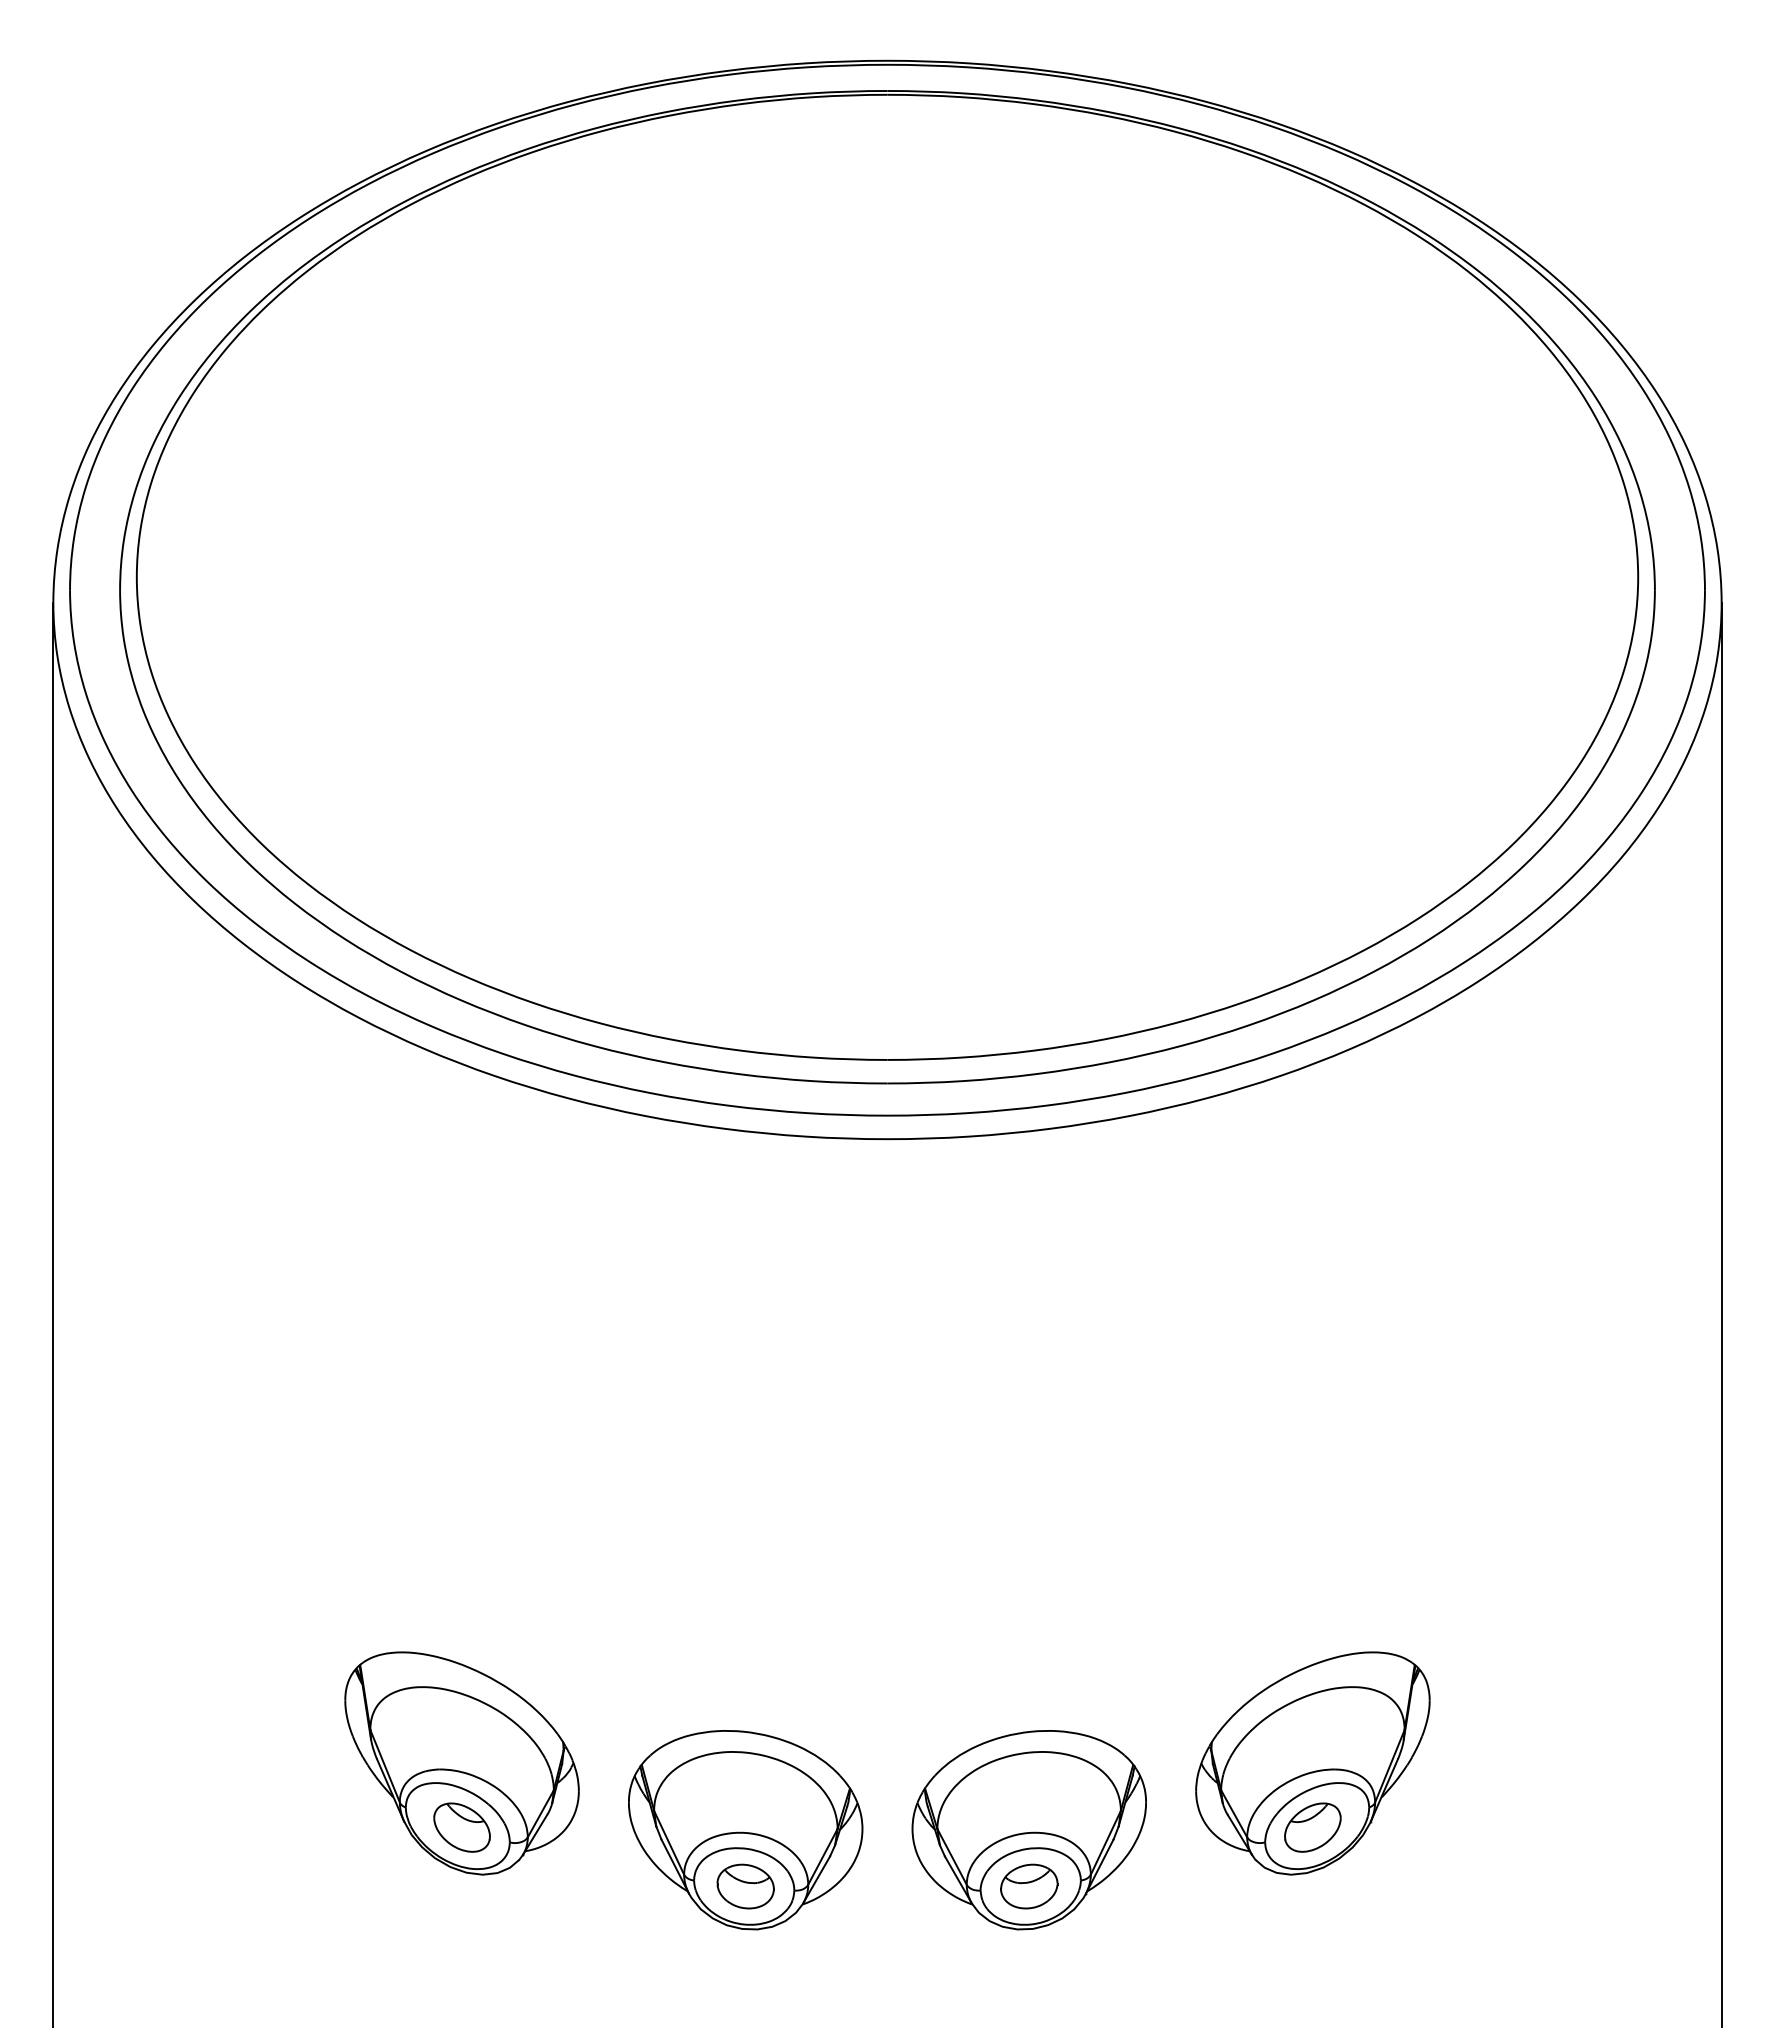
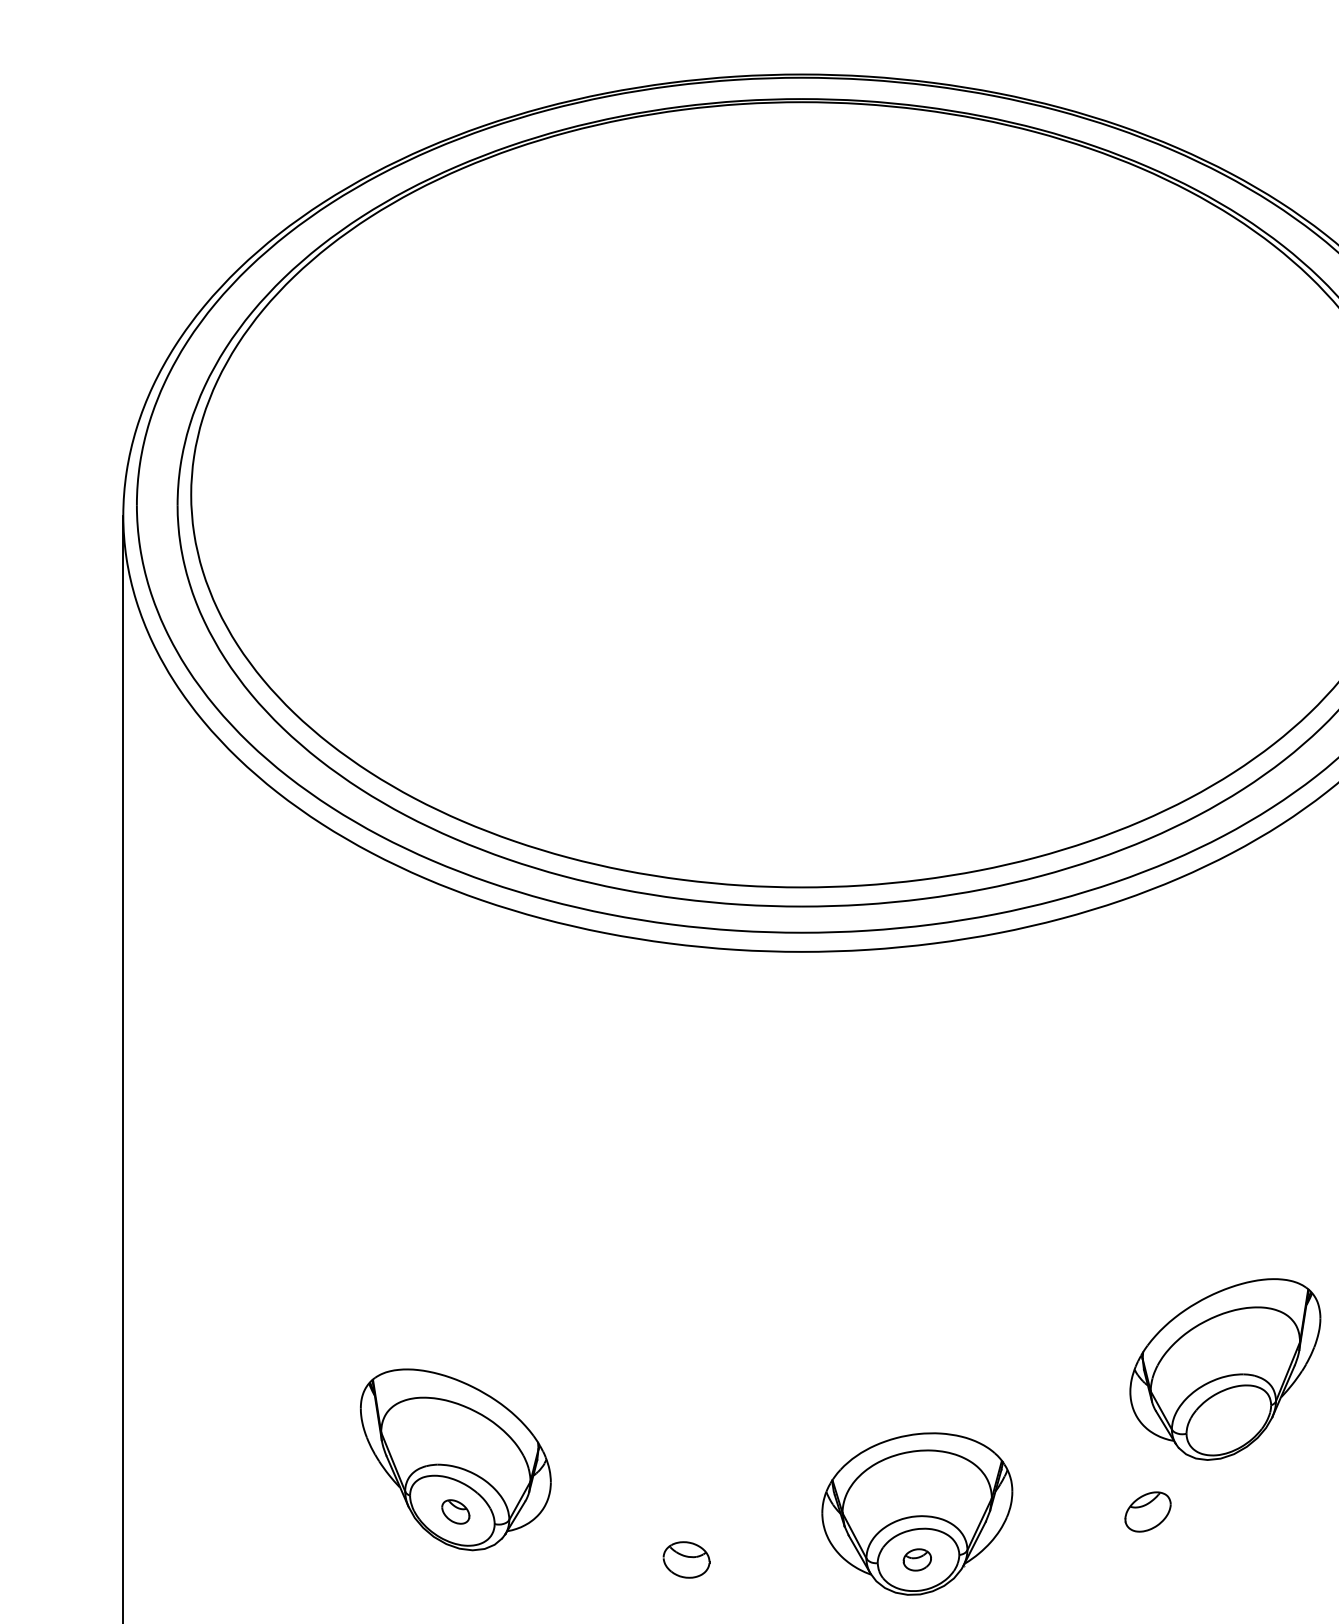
part: (1312, 1763) -> (1225, 1369), moved
part: (461, 1827) -> (455, 1511), size x0.6
part: (745, 1830) -> (686, 1514), removed
part: (1029, 1886) -> (917, 1559), size x0.6

